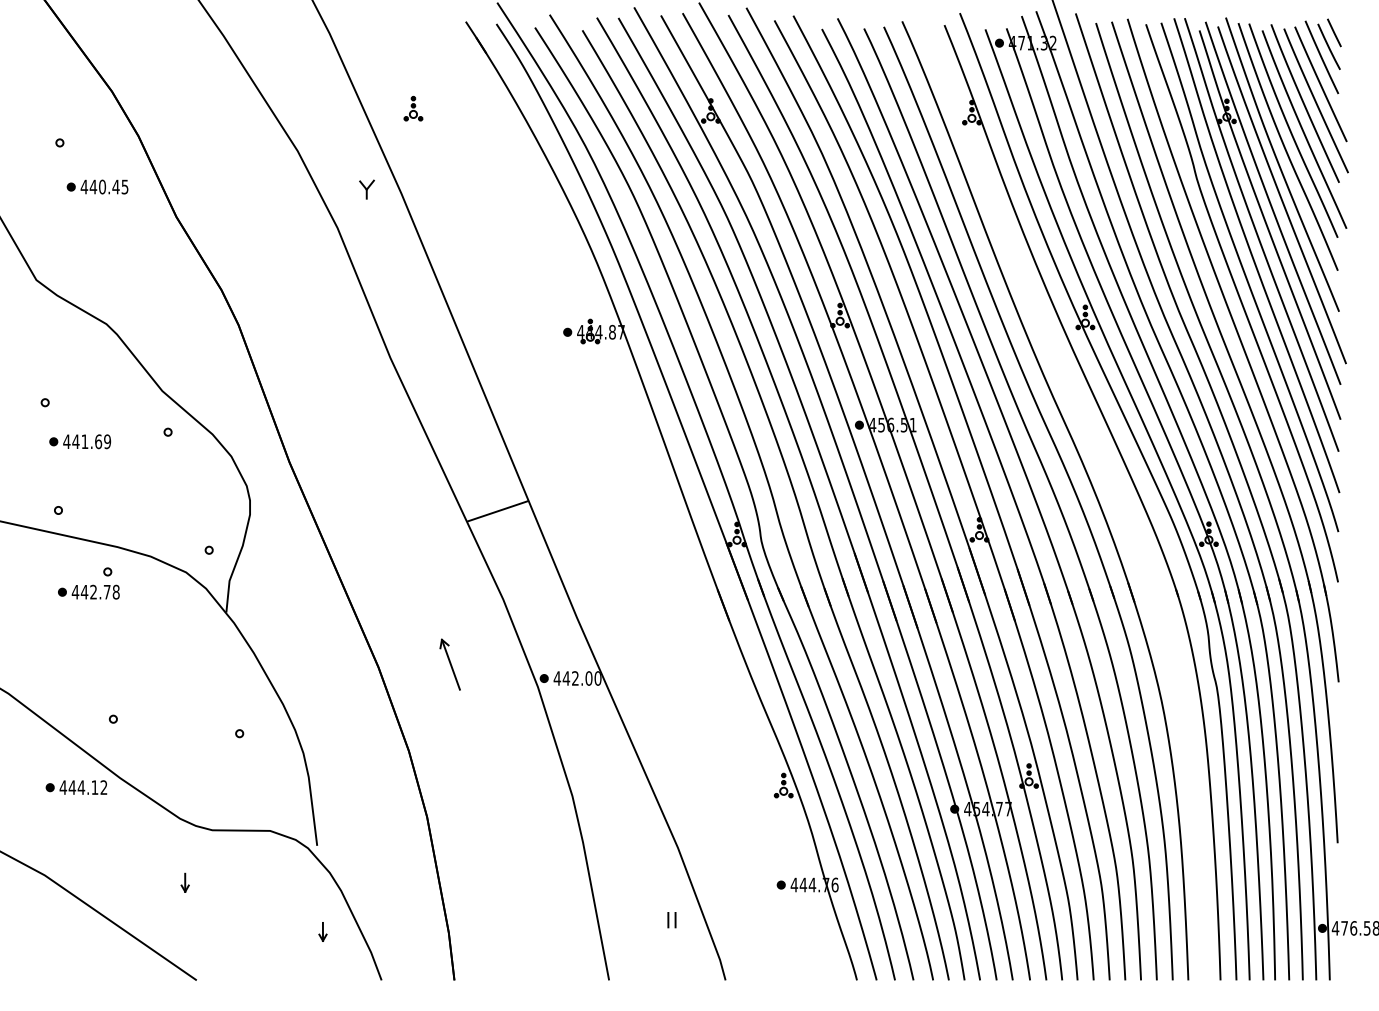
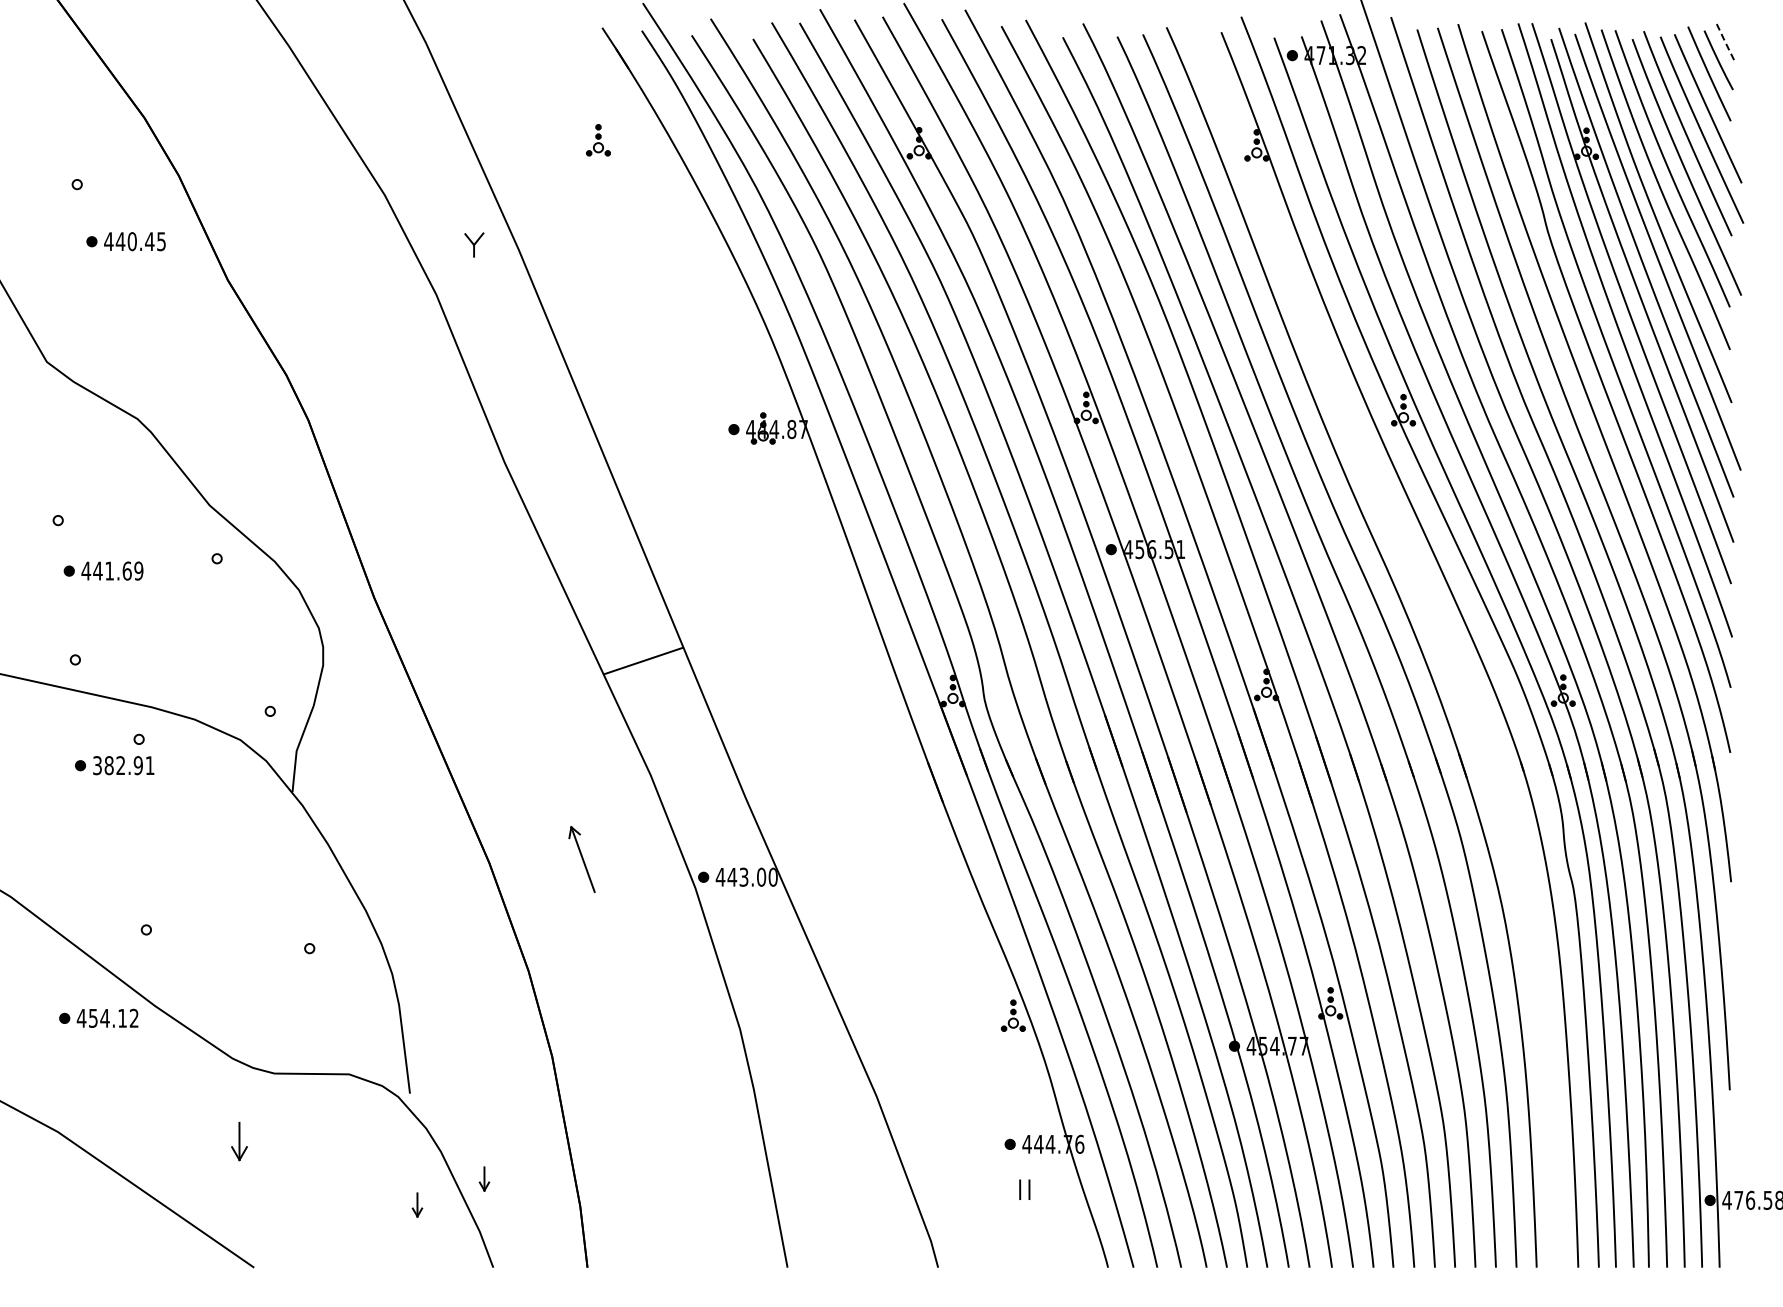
line: (1334, 33) -> (1725, 42), solid -> dashed
part: (413, 108) -> (598, 140), moved
text: (95, 592) -> (123, 765), 442.78 -> 382.91
text: (575, 678) -> (743, 877), 442.00 -> 443.00
text: (72, 787) -> (93, 1018), 444.12 -> 454.12
part: (184, 882) -> (238, 1141), size x1.6
part: (374, 911) -> (484, 1178), added
part: (671, 919) -> (1024, 1189), moved

